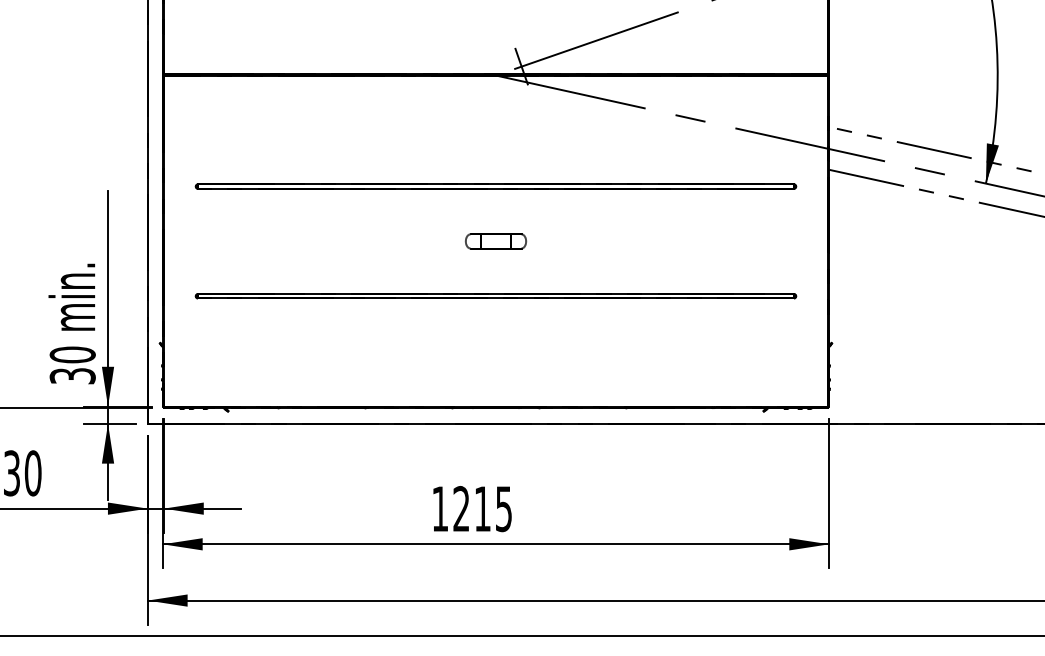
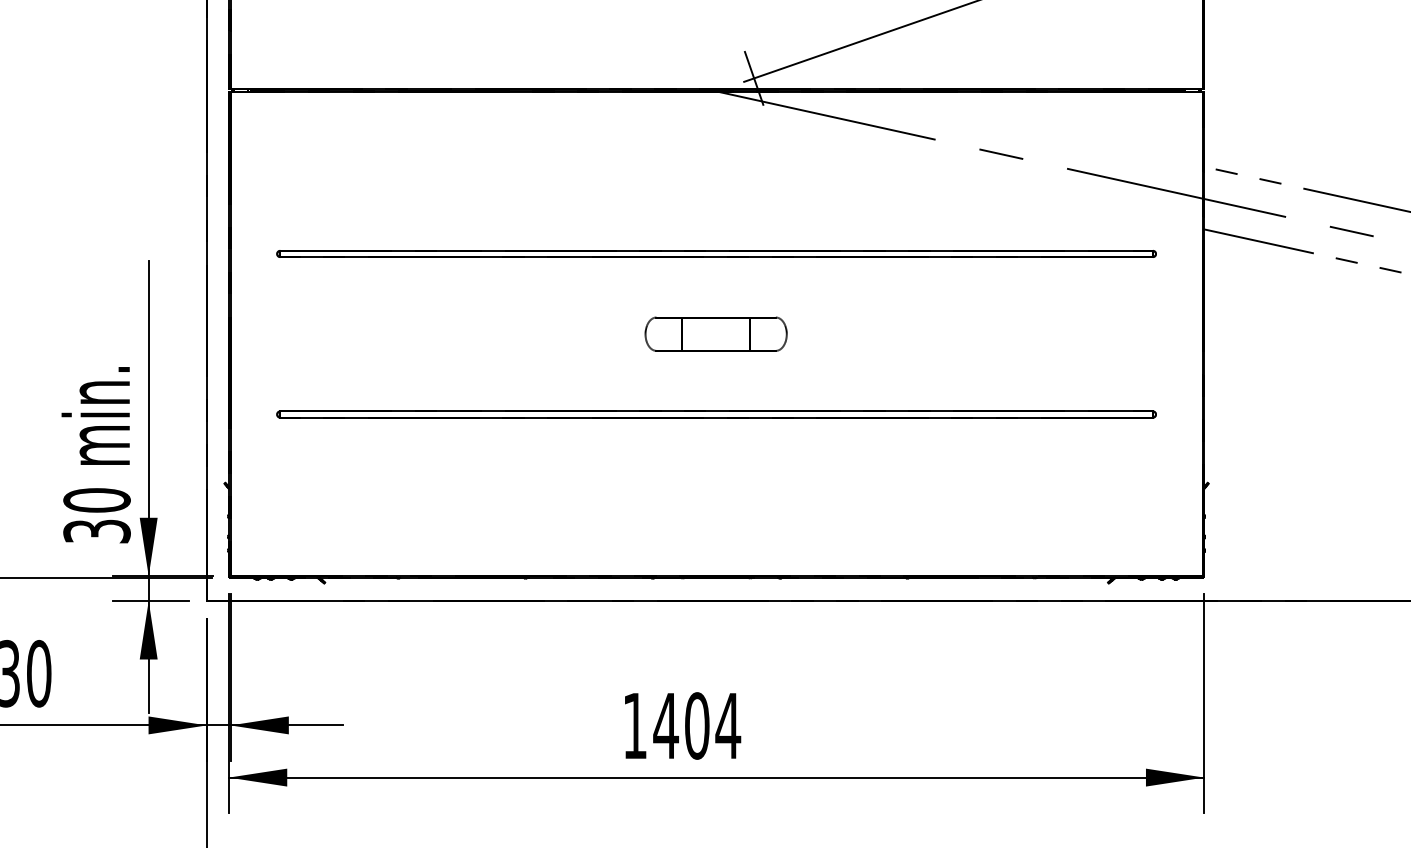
part: (496, 241) -> (717, 334), size x1.6
text: (482, 509) -> (696, 726), 1215 -> 1404

